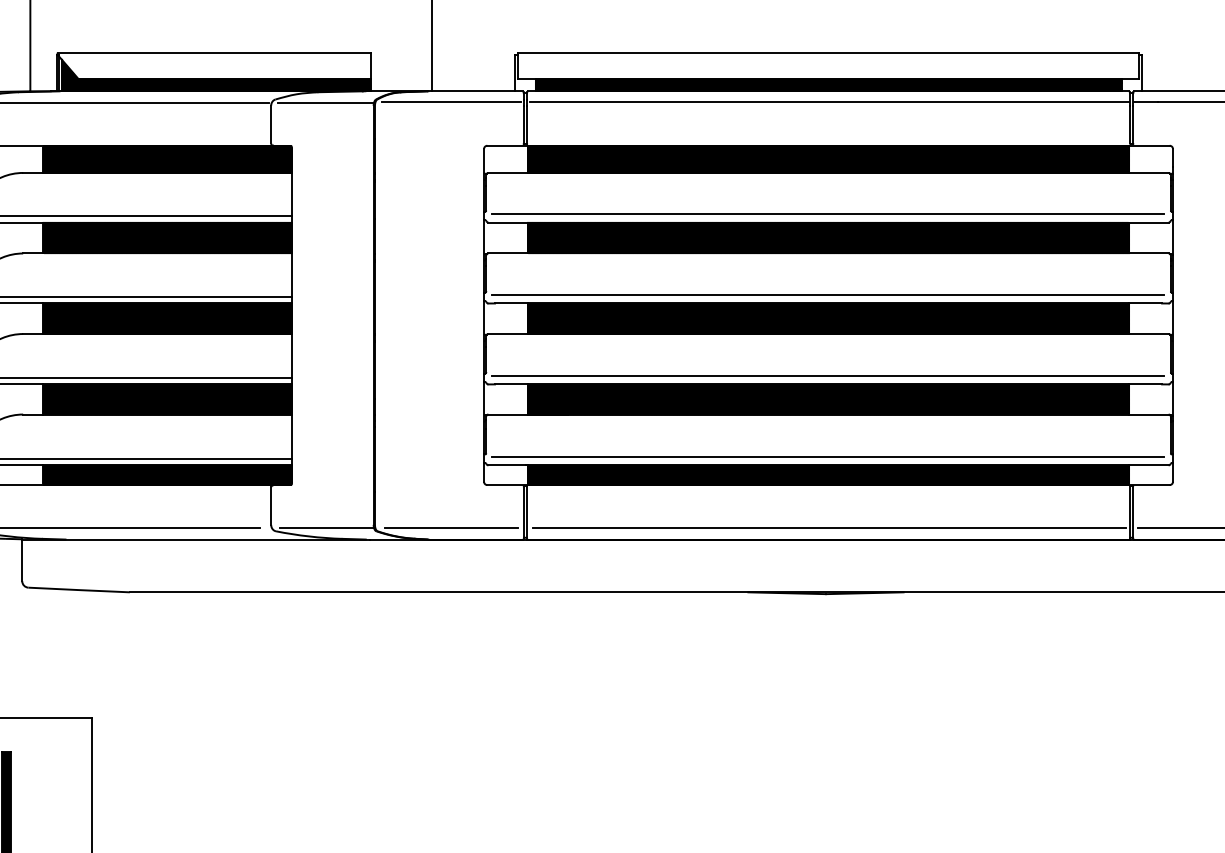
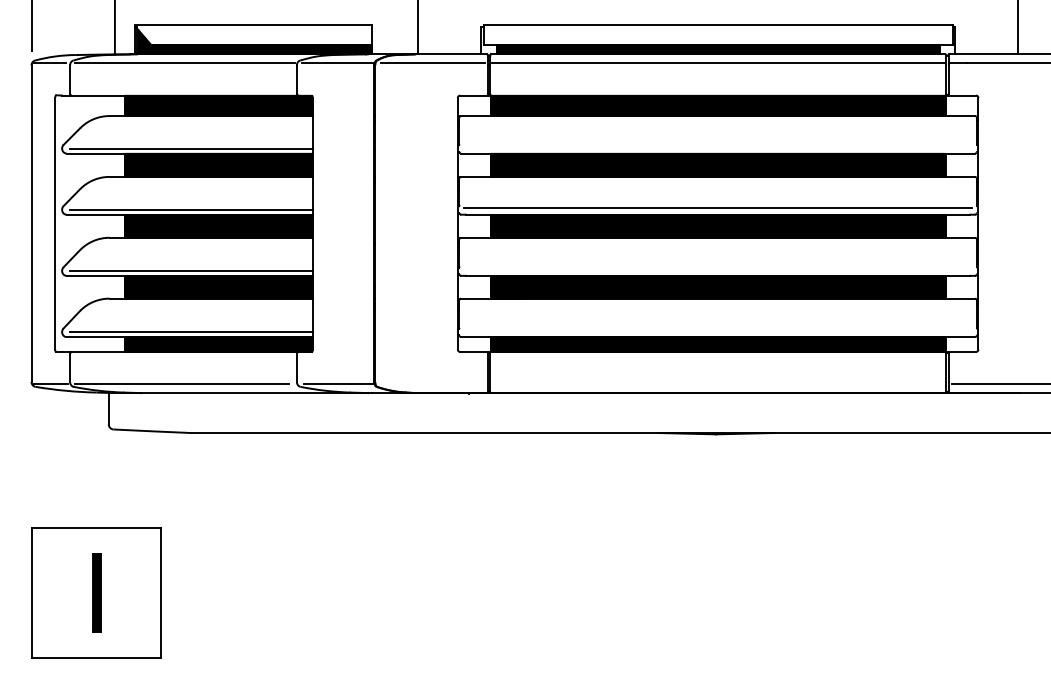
line: (827, 213) -> (717, 146), removed
line: (827, 375) -> (717, 269), removed
line: (827, 456) -> (717, 330), removed
line: (450, 528) -> (432, 384), removed
line: (829, 528) -> (718, 384), removed

